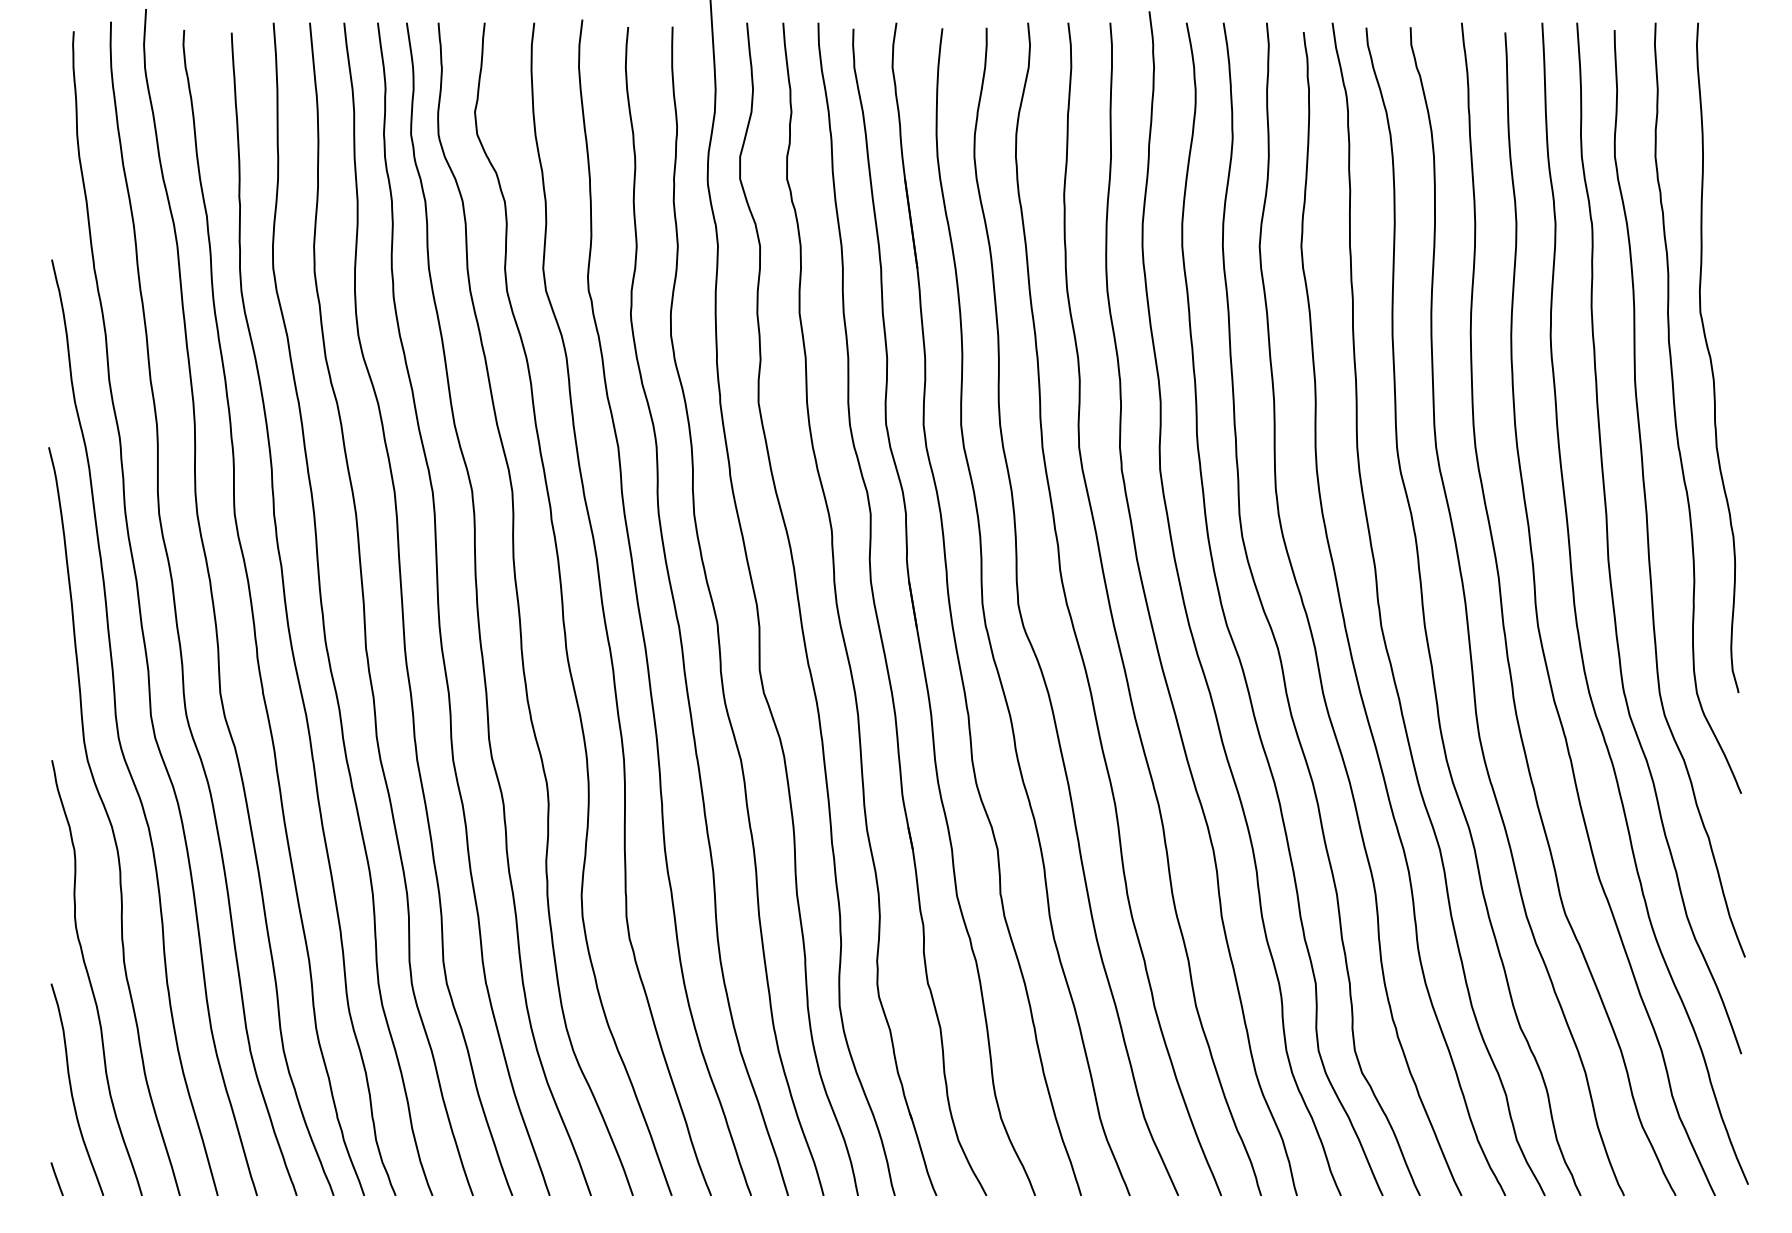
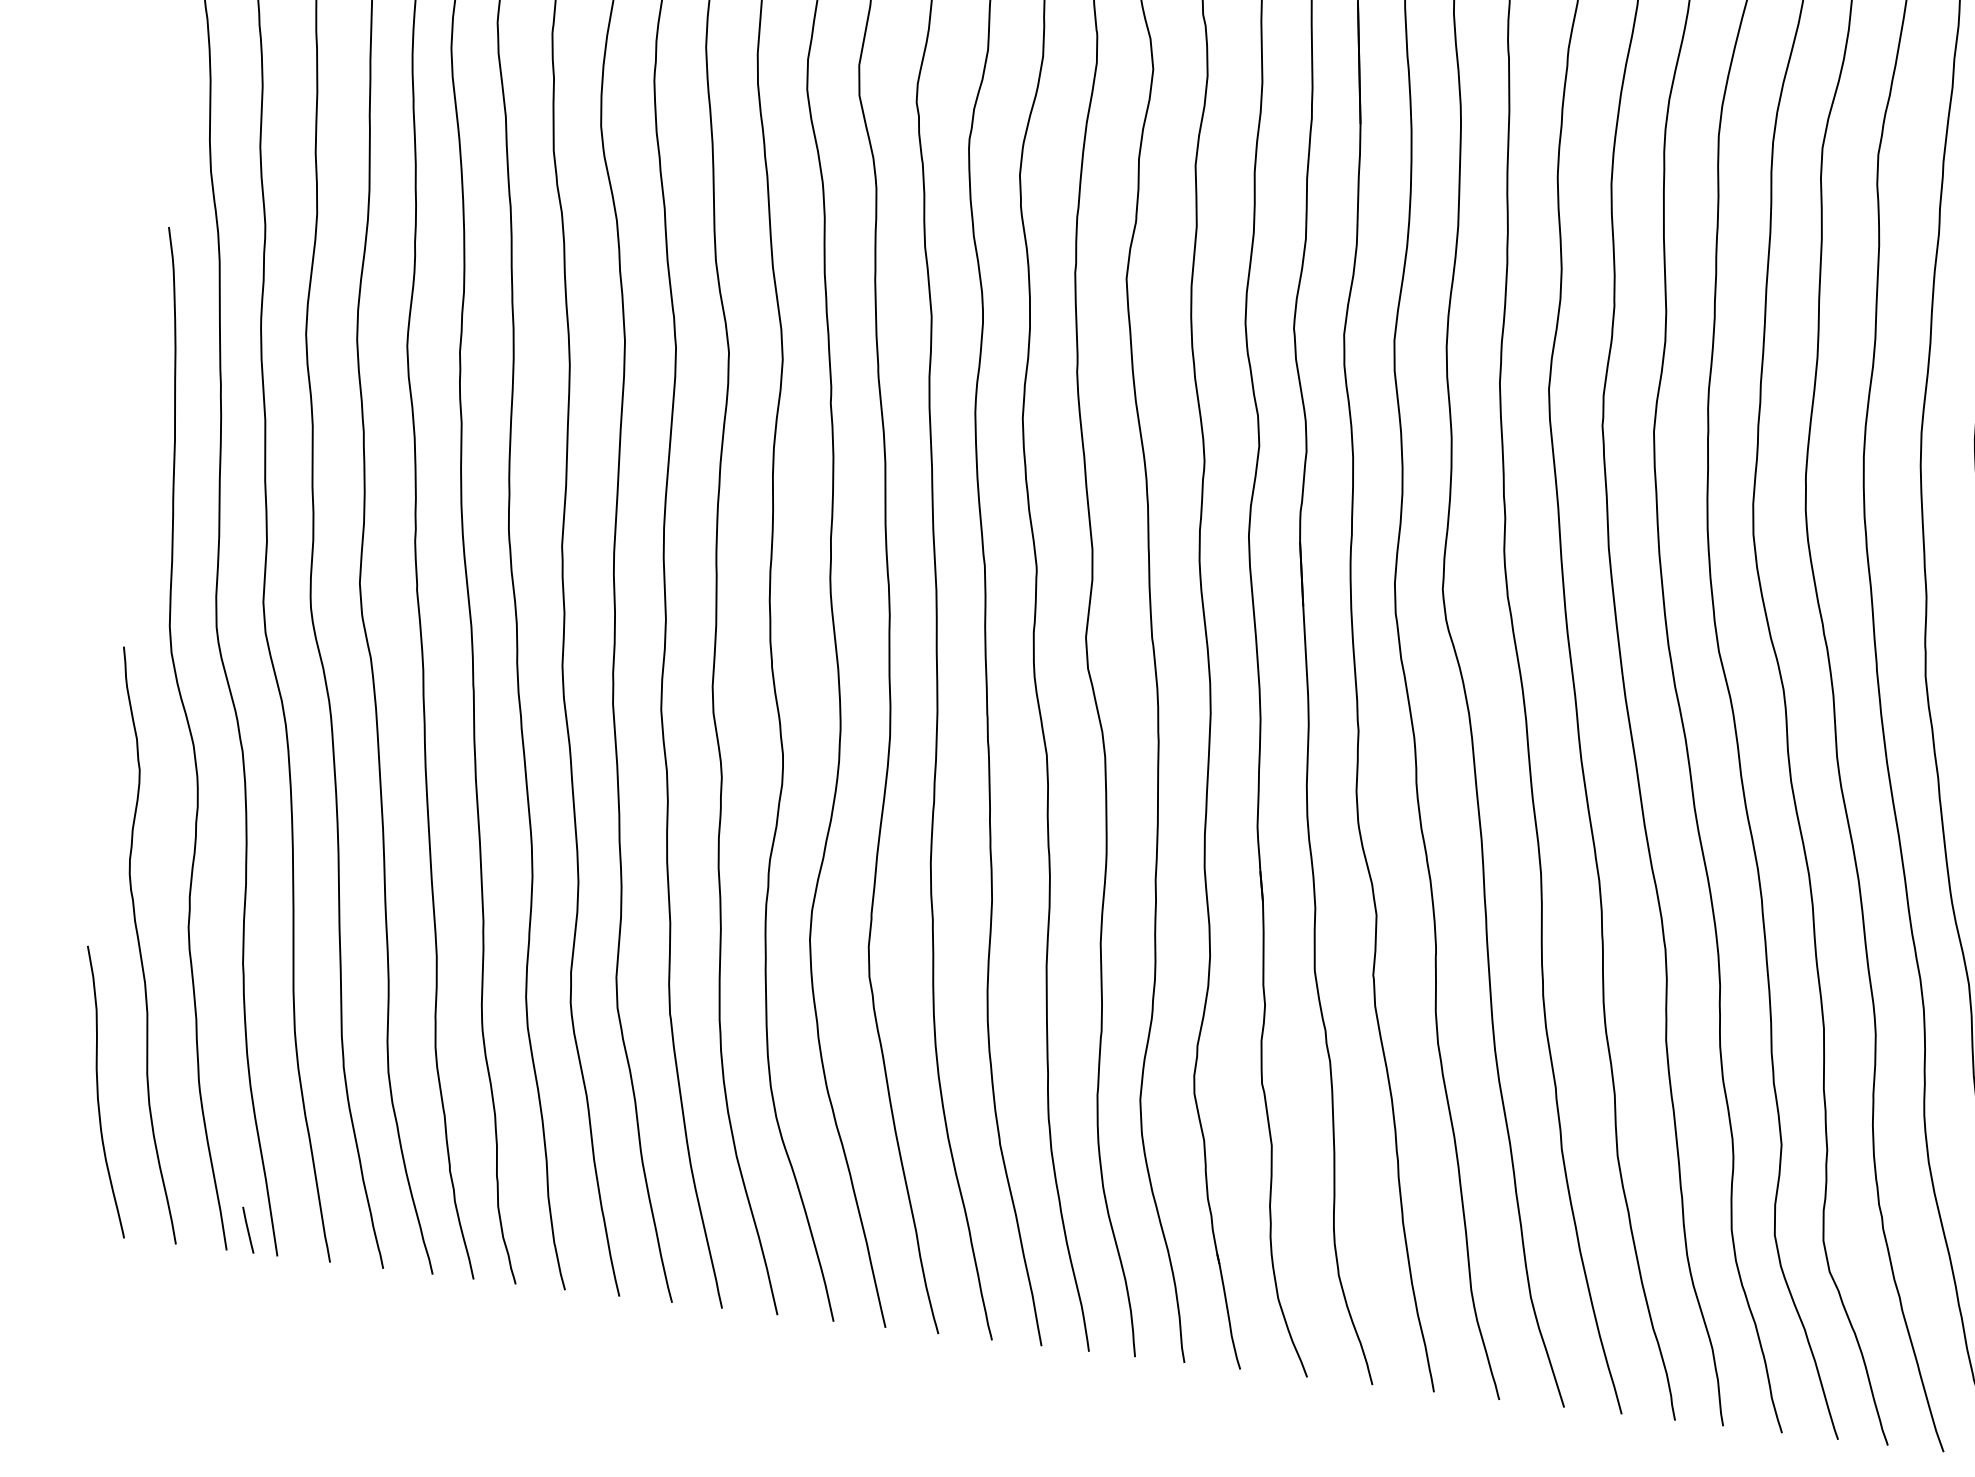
line: (56, 1179) -> (247, 1230), moved

